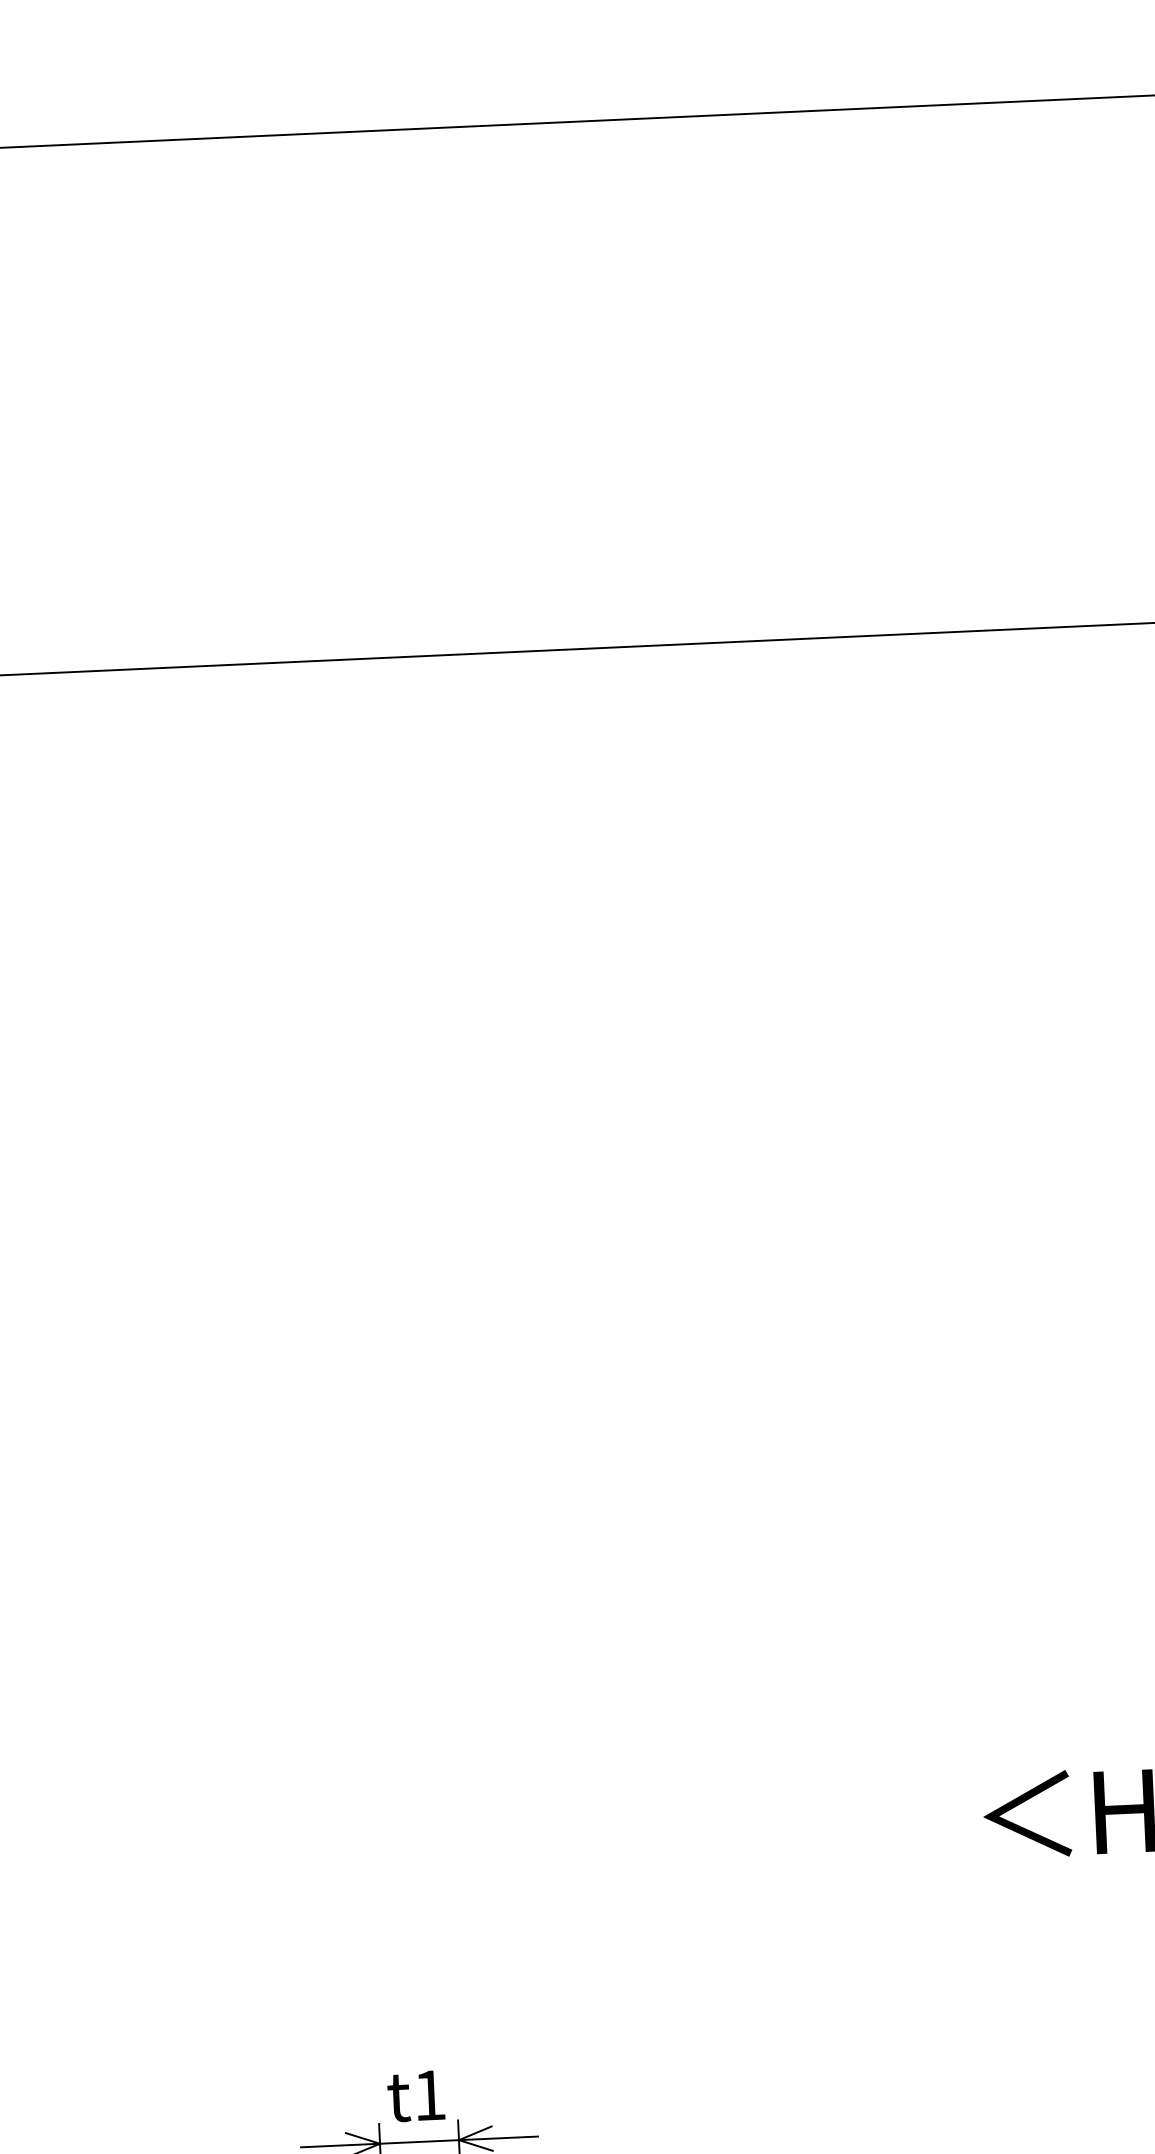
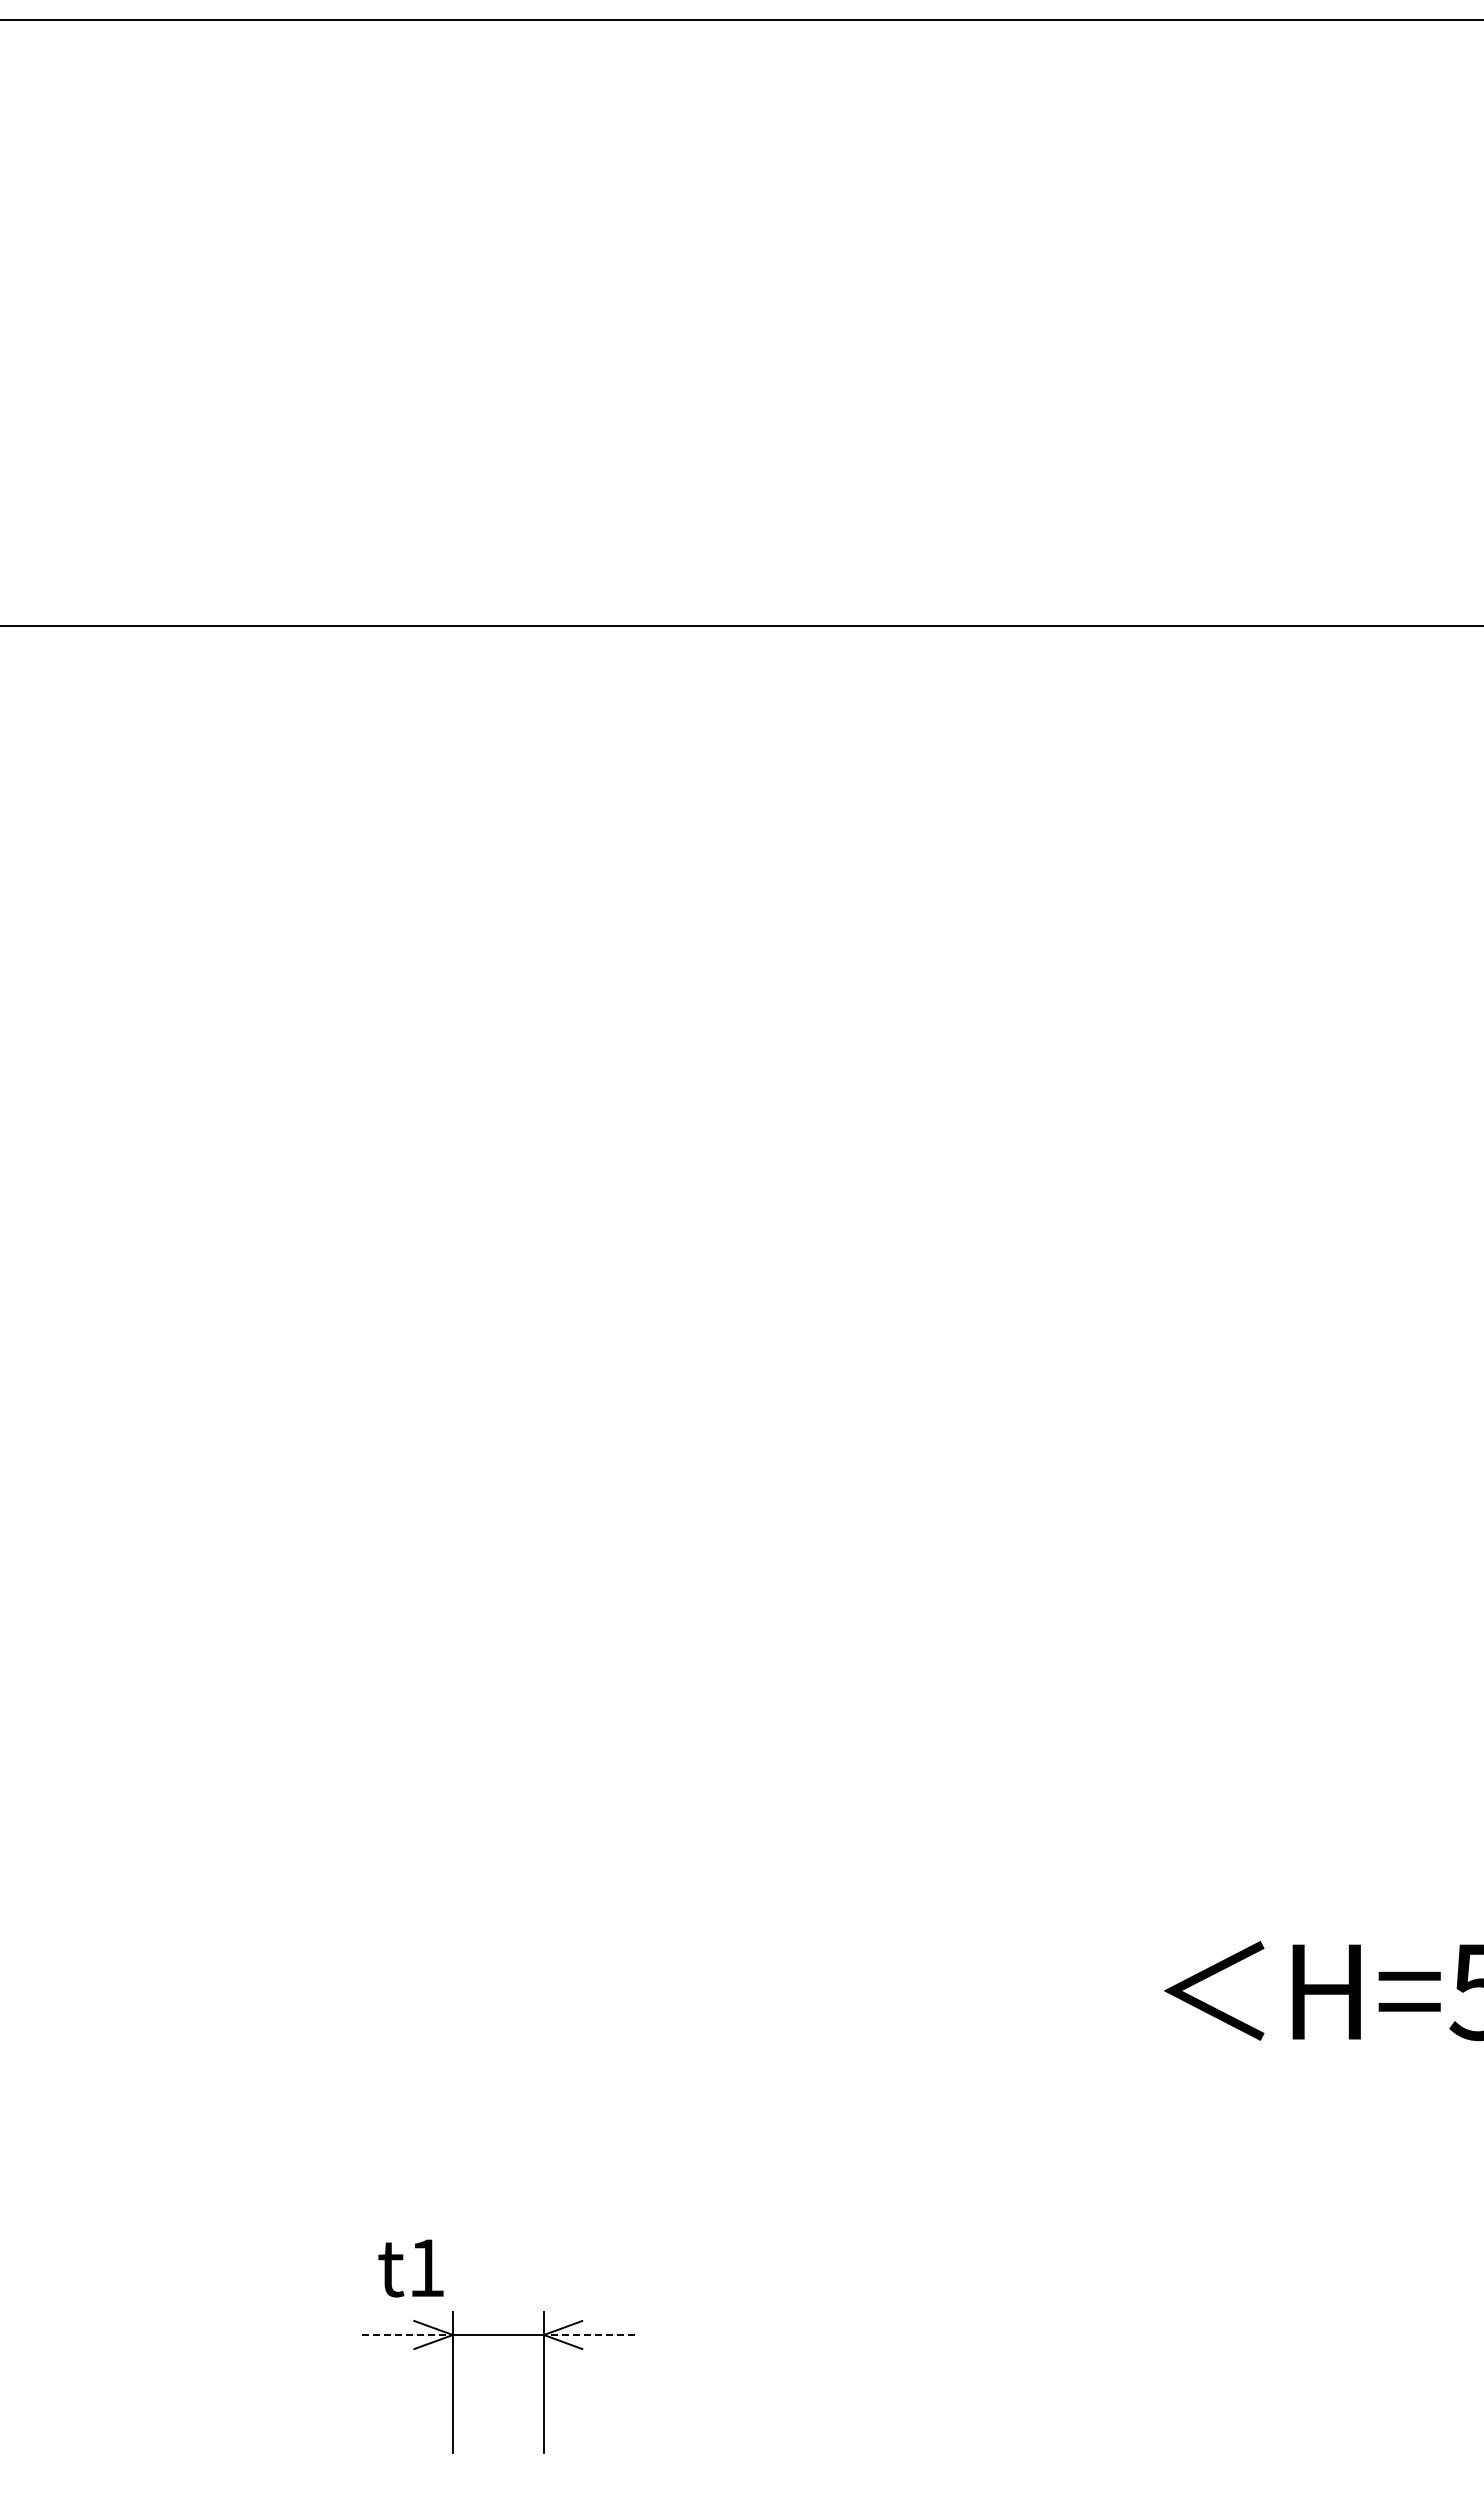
text: (415, 2096) -> (410, 2268), moved
line: (498, 2138) -> (589, 2335), solid -> dashed
line: (340, 2145) -> (407, 2335), solid -> dashed

